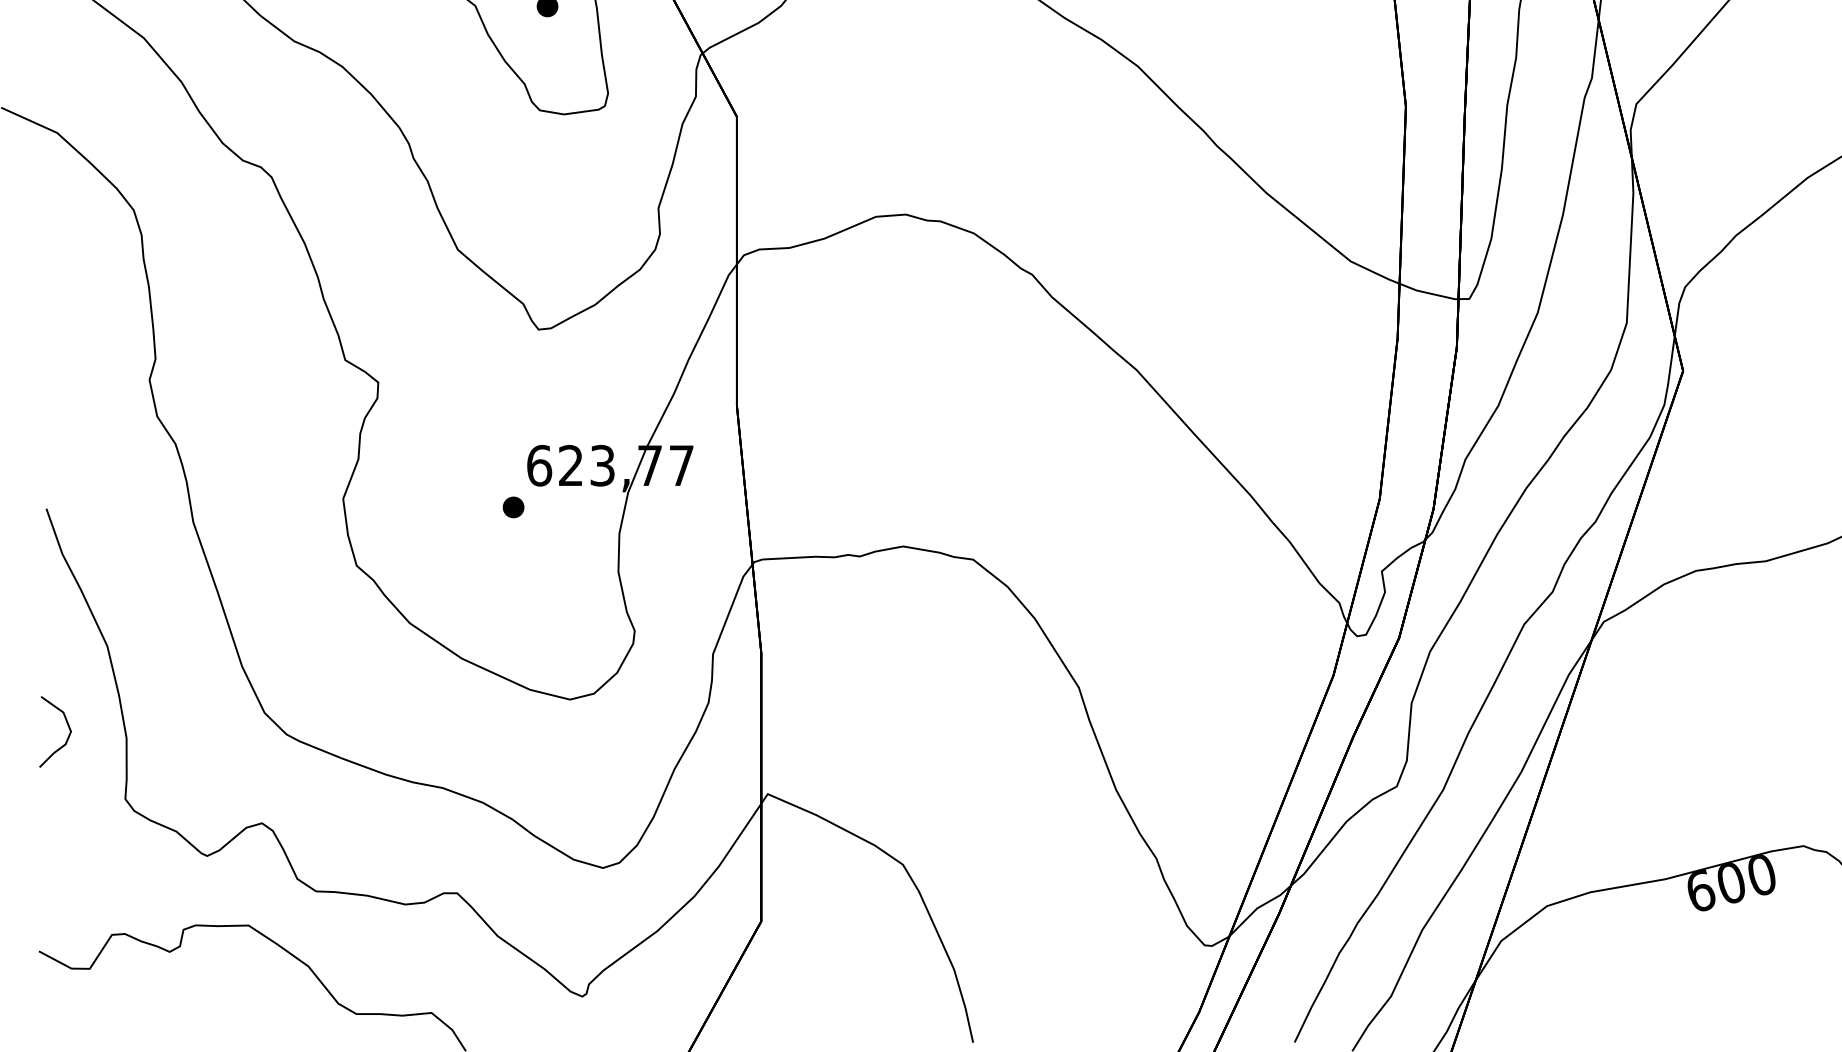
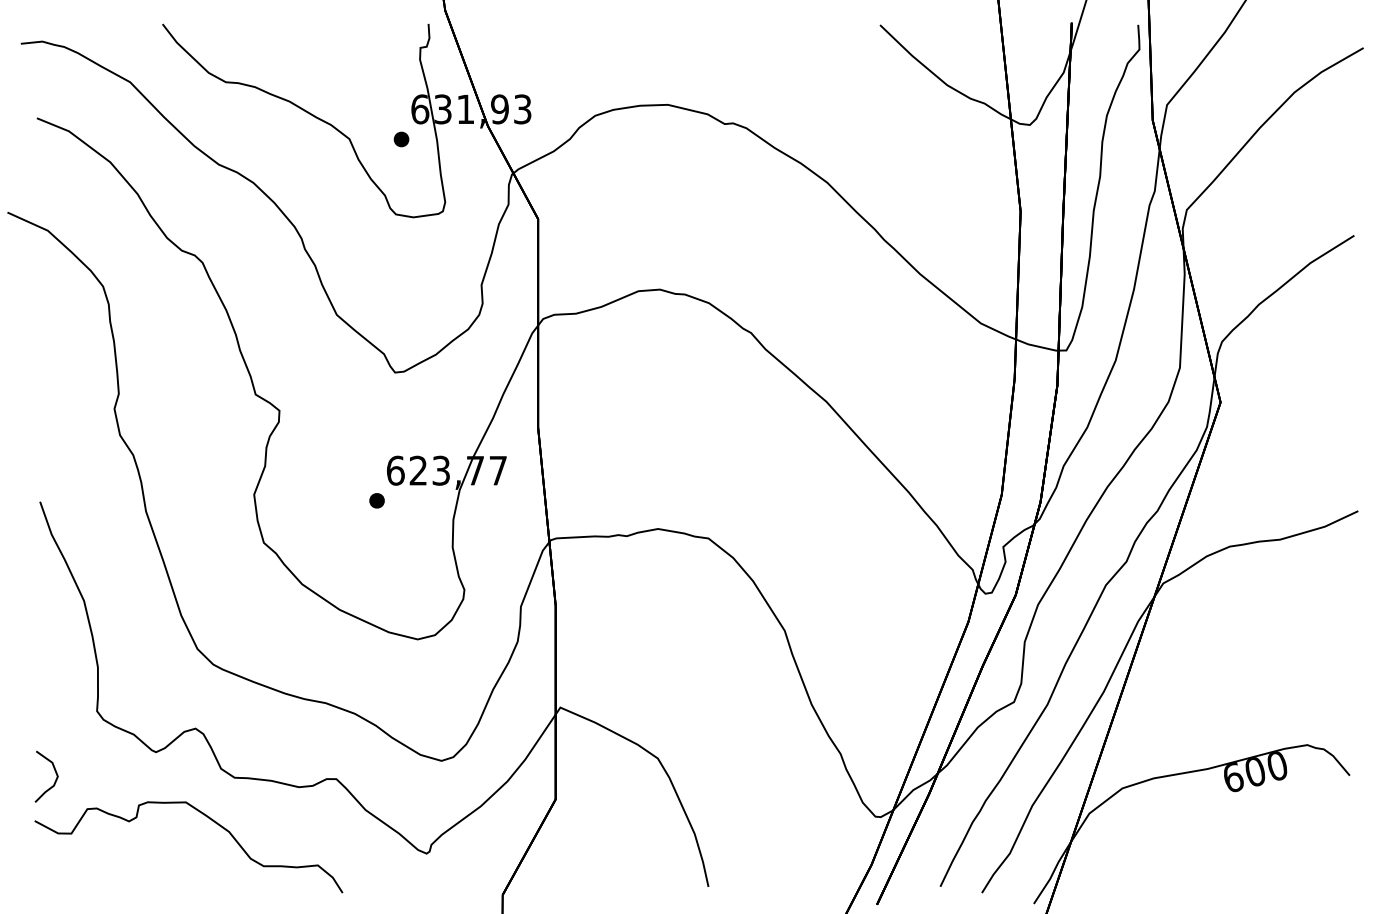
curve: (66, 724) -> (54, 771), moved

